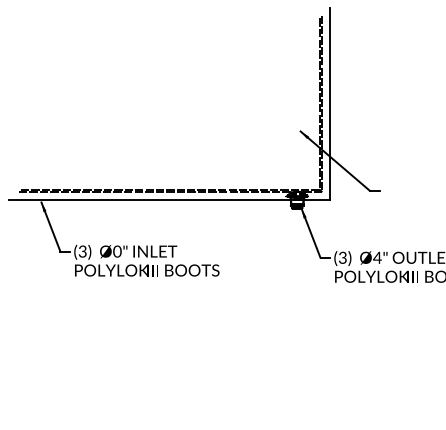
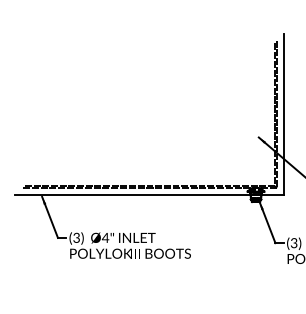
text: (116, 251) -> (104, 237), Ø0" -> Ø4"

